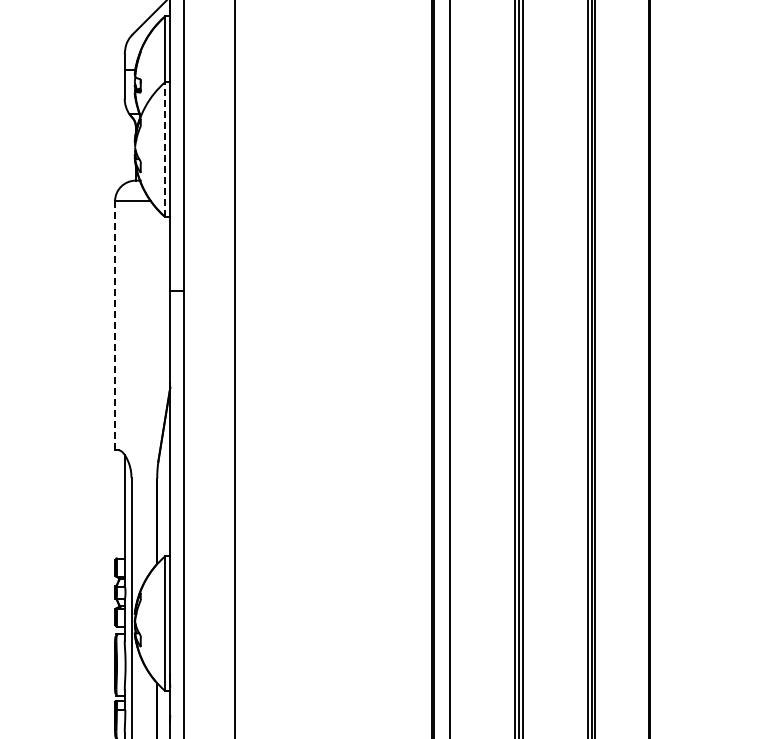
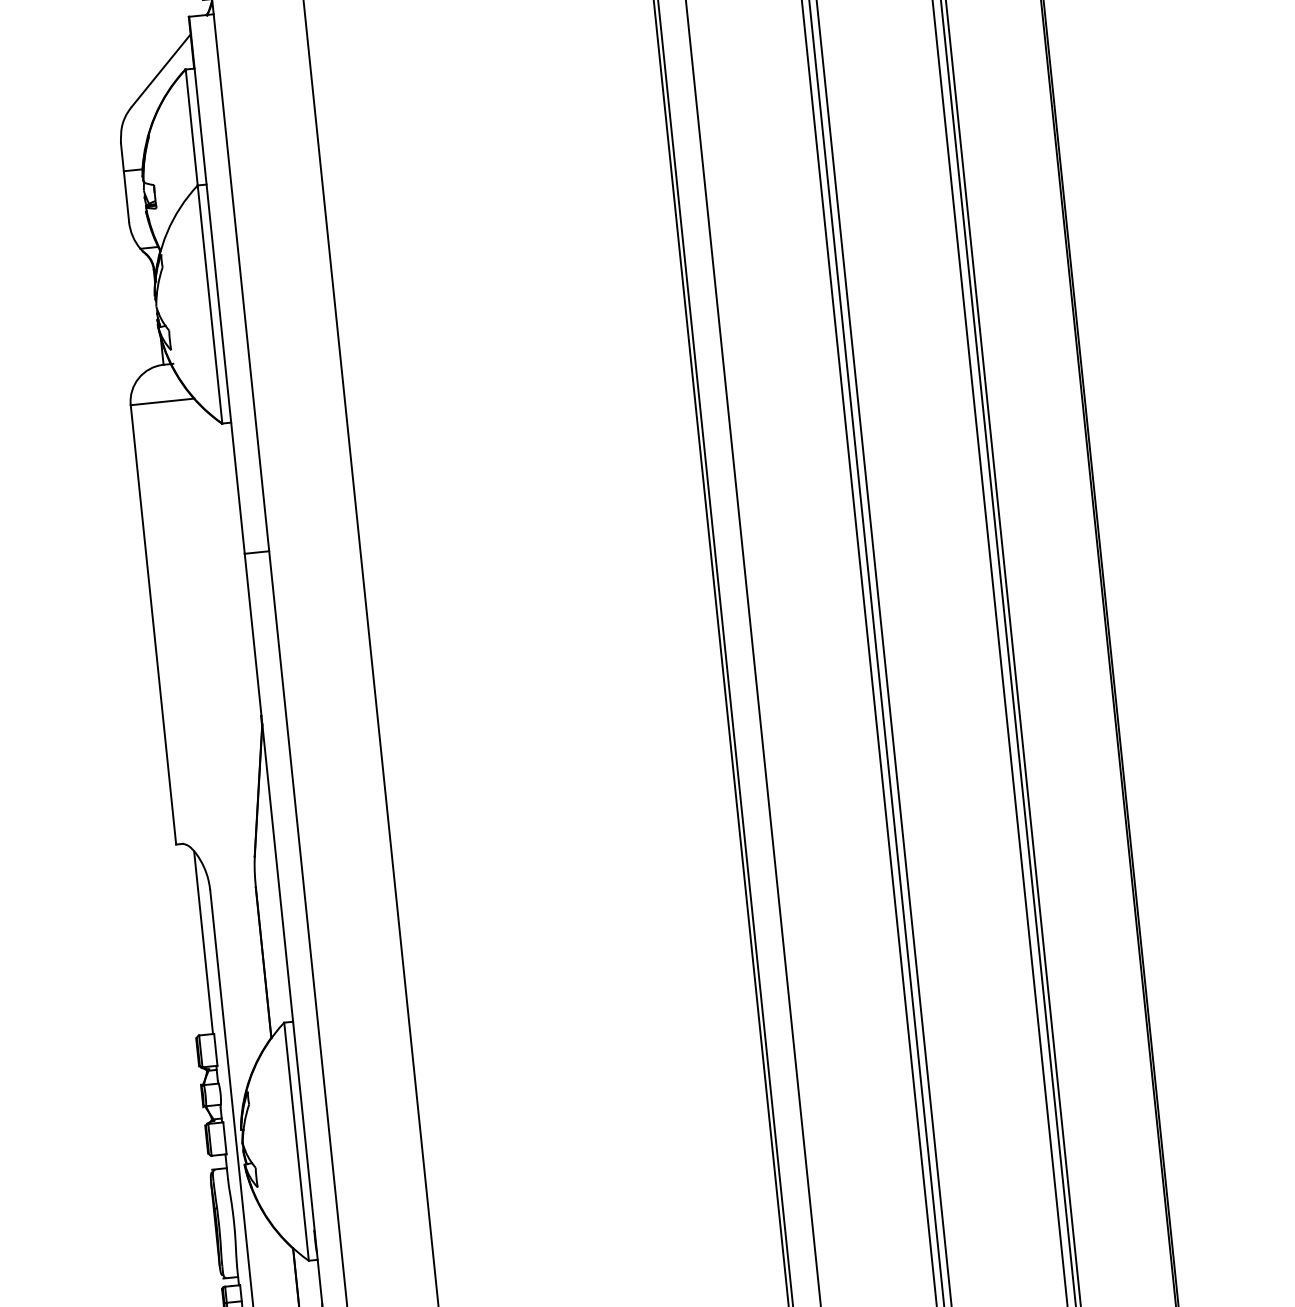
line: (165, 149) -> (210, 304), dashed -> solid
line: (115, 326) -> (154, 626), dashed -> solid

